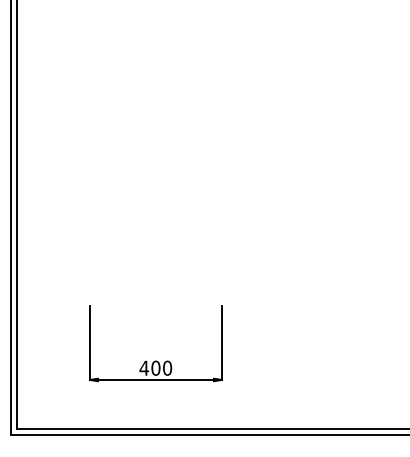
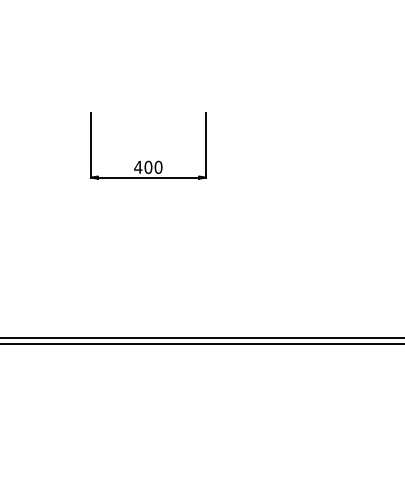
part: (155, 360) -> (148, 160), moved

